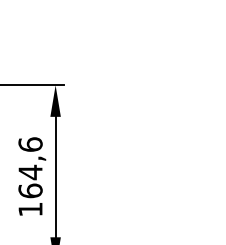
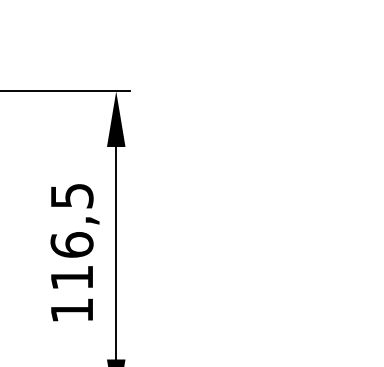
text: (30, 167) -> (71, 236), 164,6 -> 116,5

